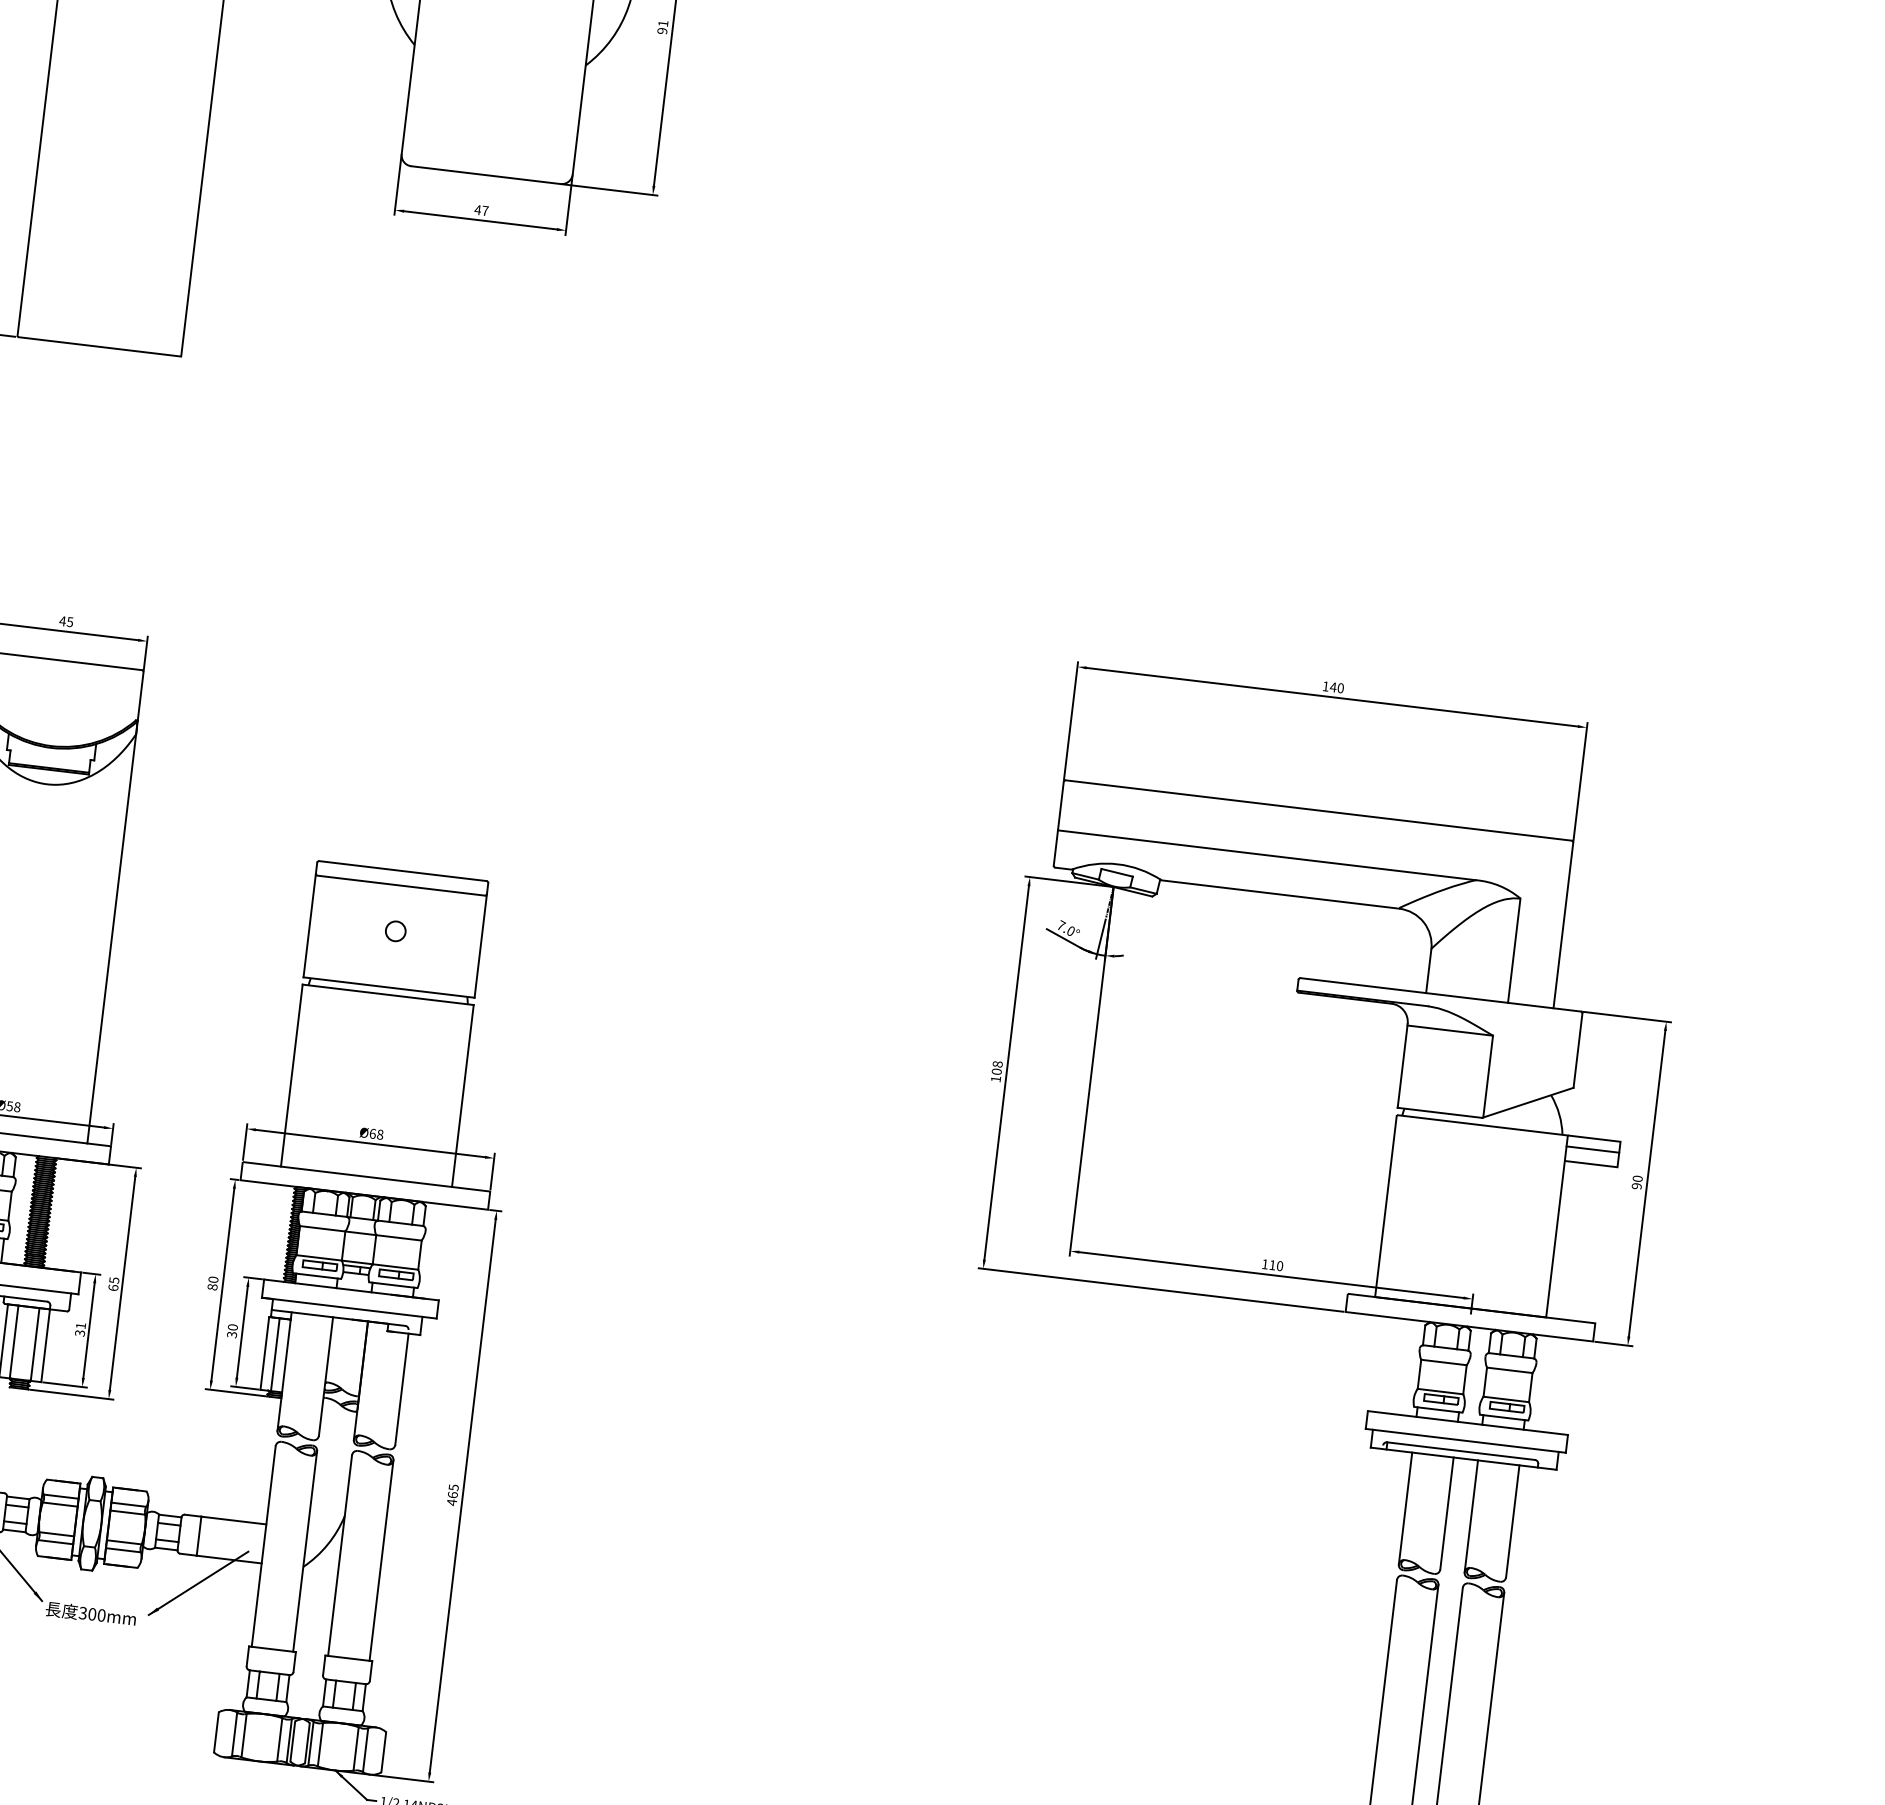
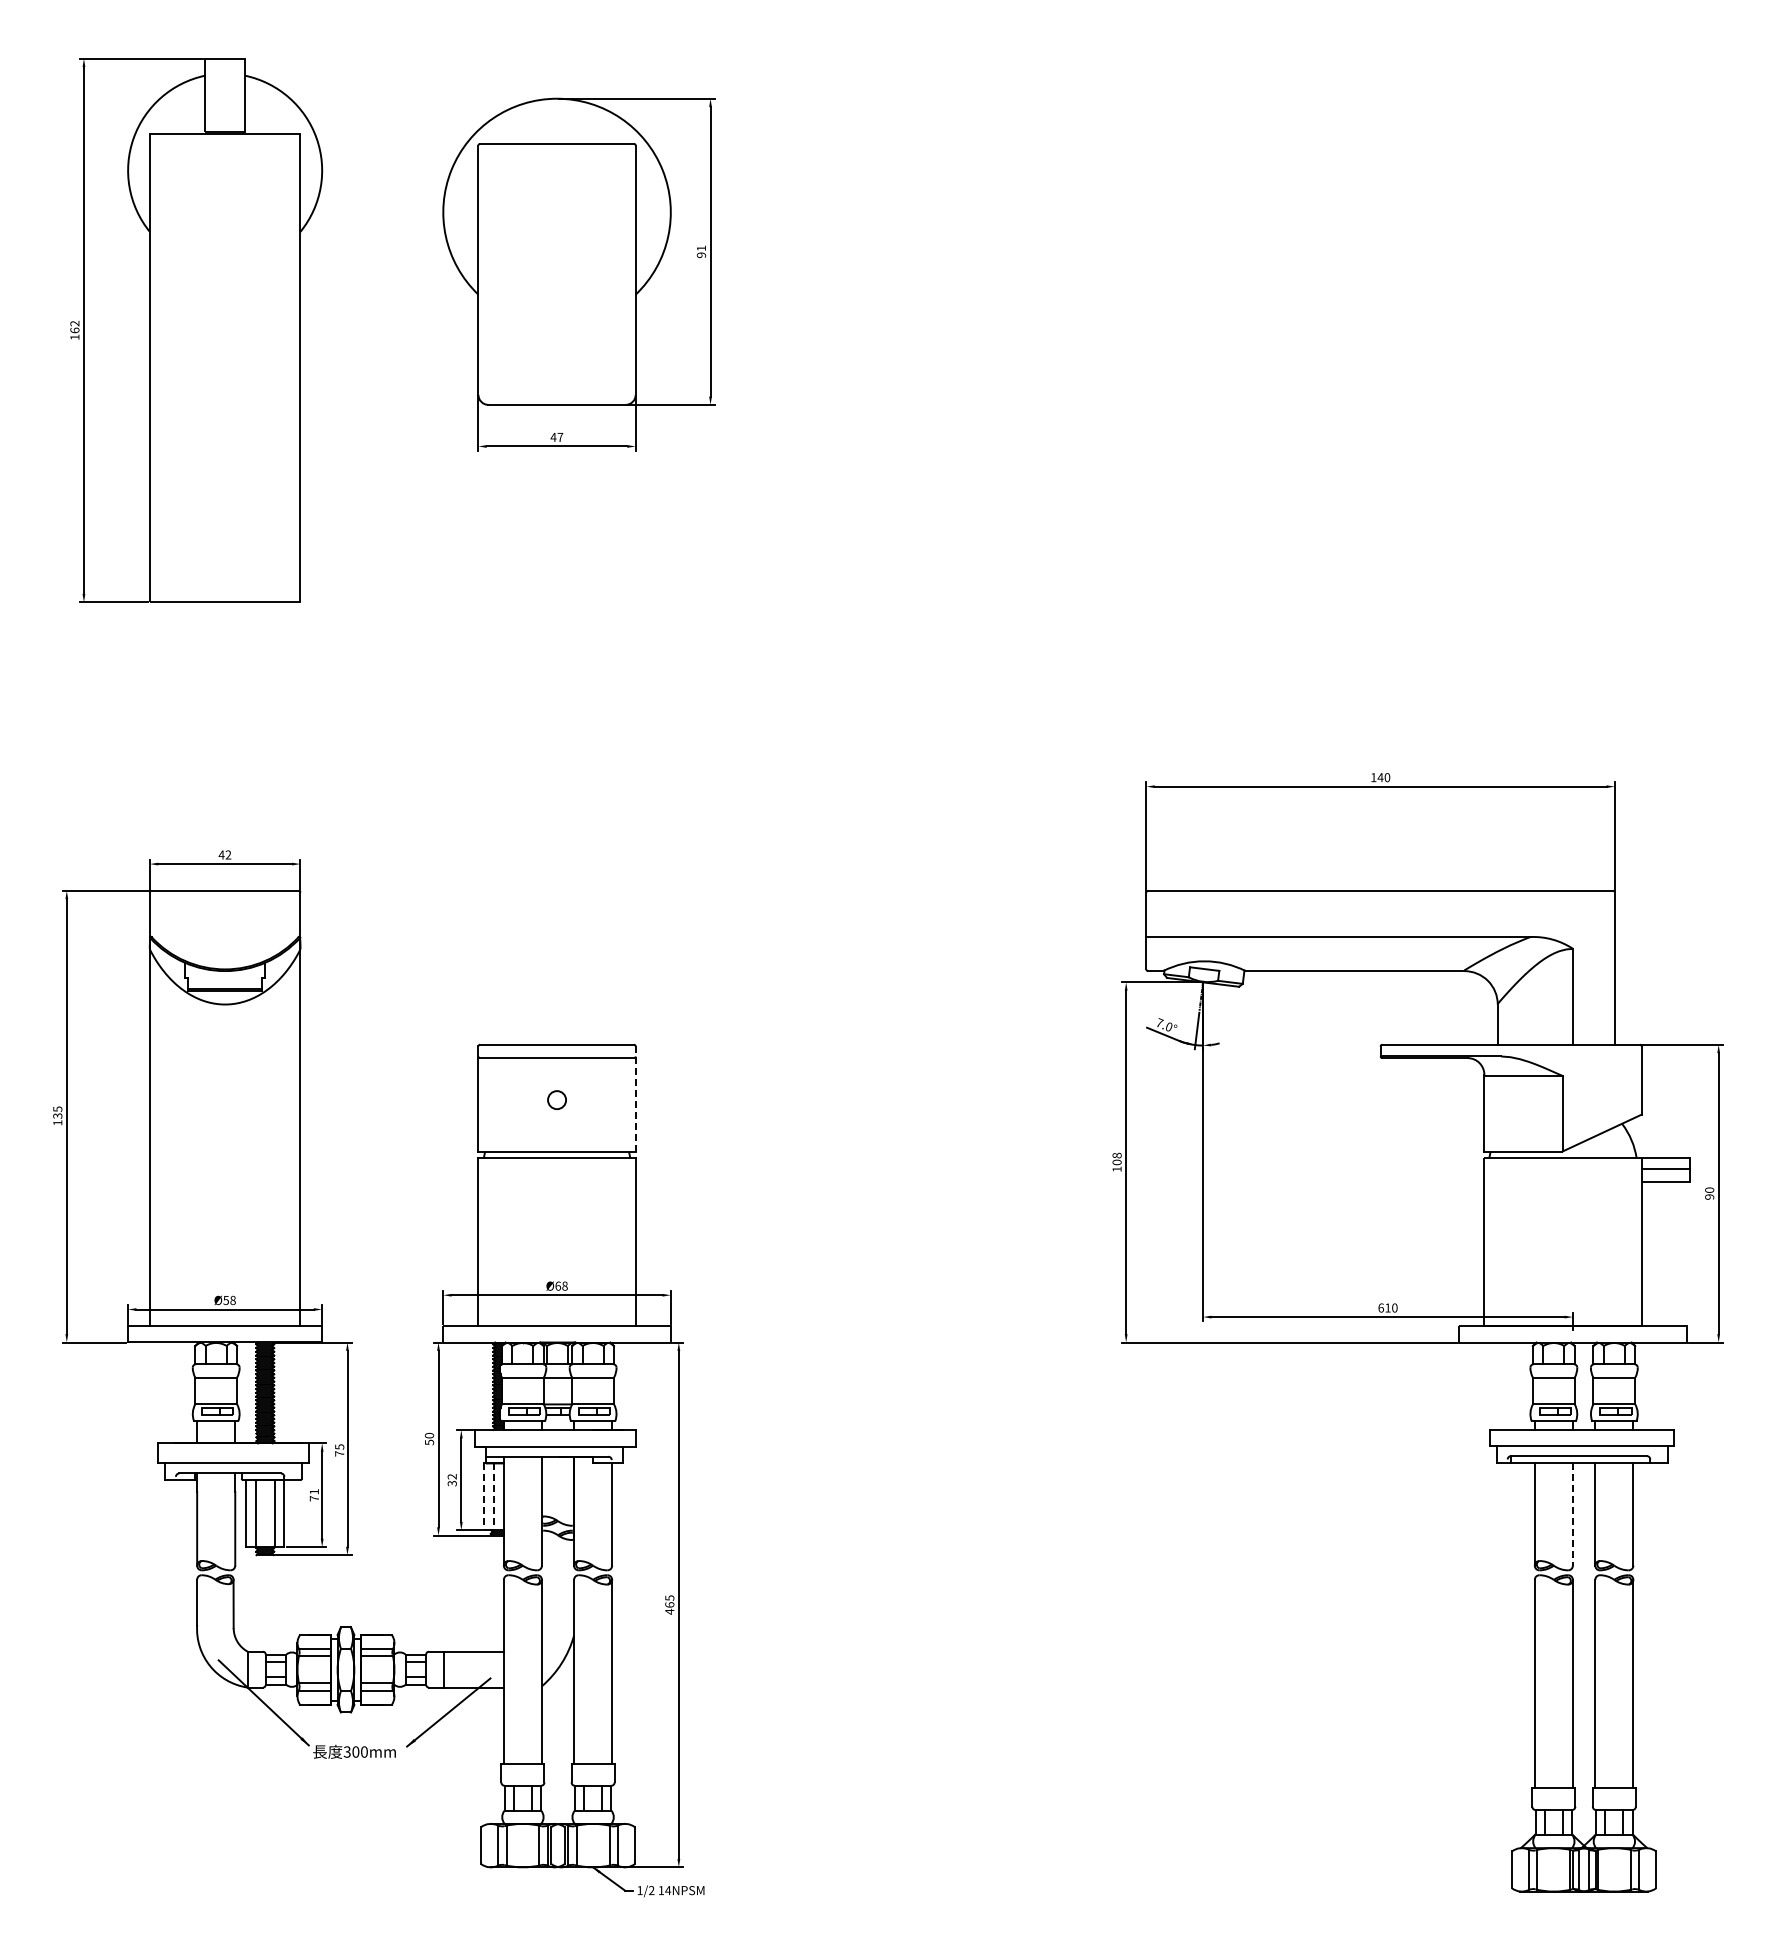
text: (70, 621) -> (228, 854), 45 -> 42
line: (481, 940) -> (635, 1099), solid -> dashed
text: (1264, 1263) -> (1380, 1307), 110 -> 610
text: (113, 1287) -> (339, 1453), 65 -> 75
text: (211, 1287) -> (428, 1442), 80 -> 50
text: (232, 1327) -> (451, 1476), 30 -> 32
text: (79, 1333) -> (313, 1498), 31 -> 71
line: (265, 1354) -> (484, 1497), solid -> dashed
line: (275, 1355) -> (493, 1497), solid -> dashed
line: (1446, 1513) -> (1572, 1514), solid -> dashed

